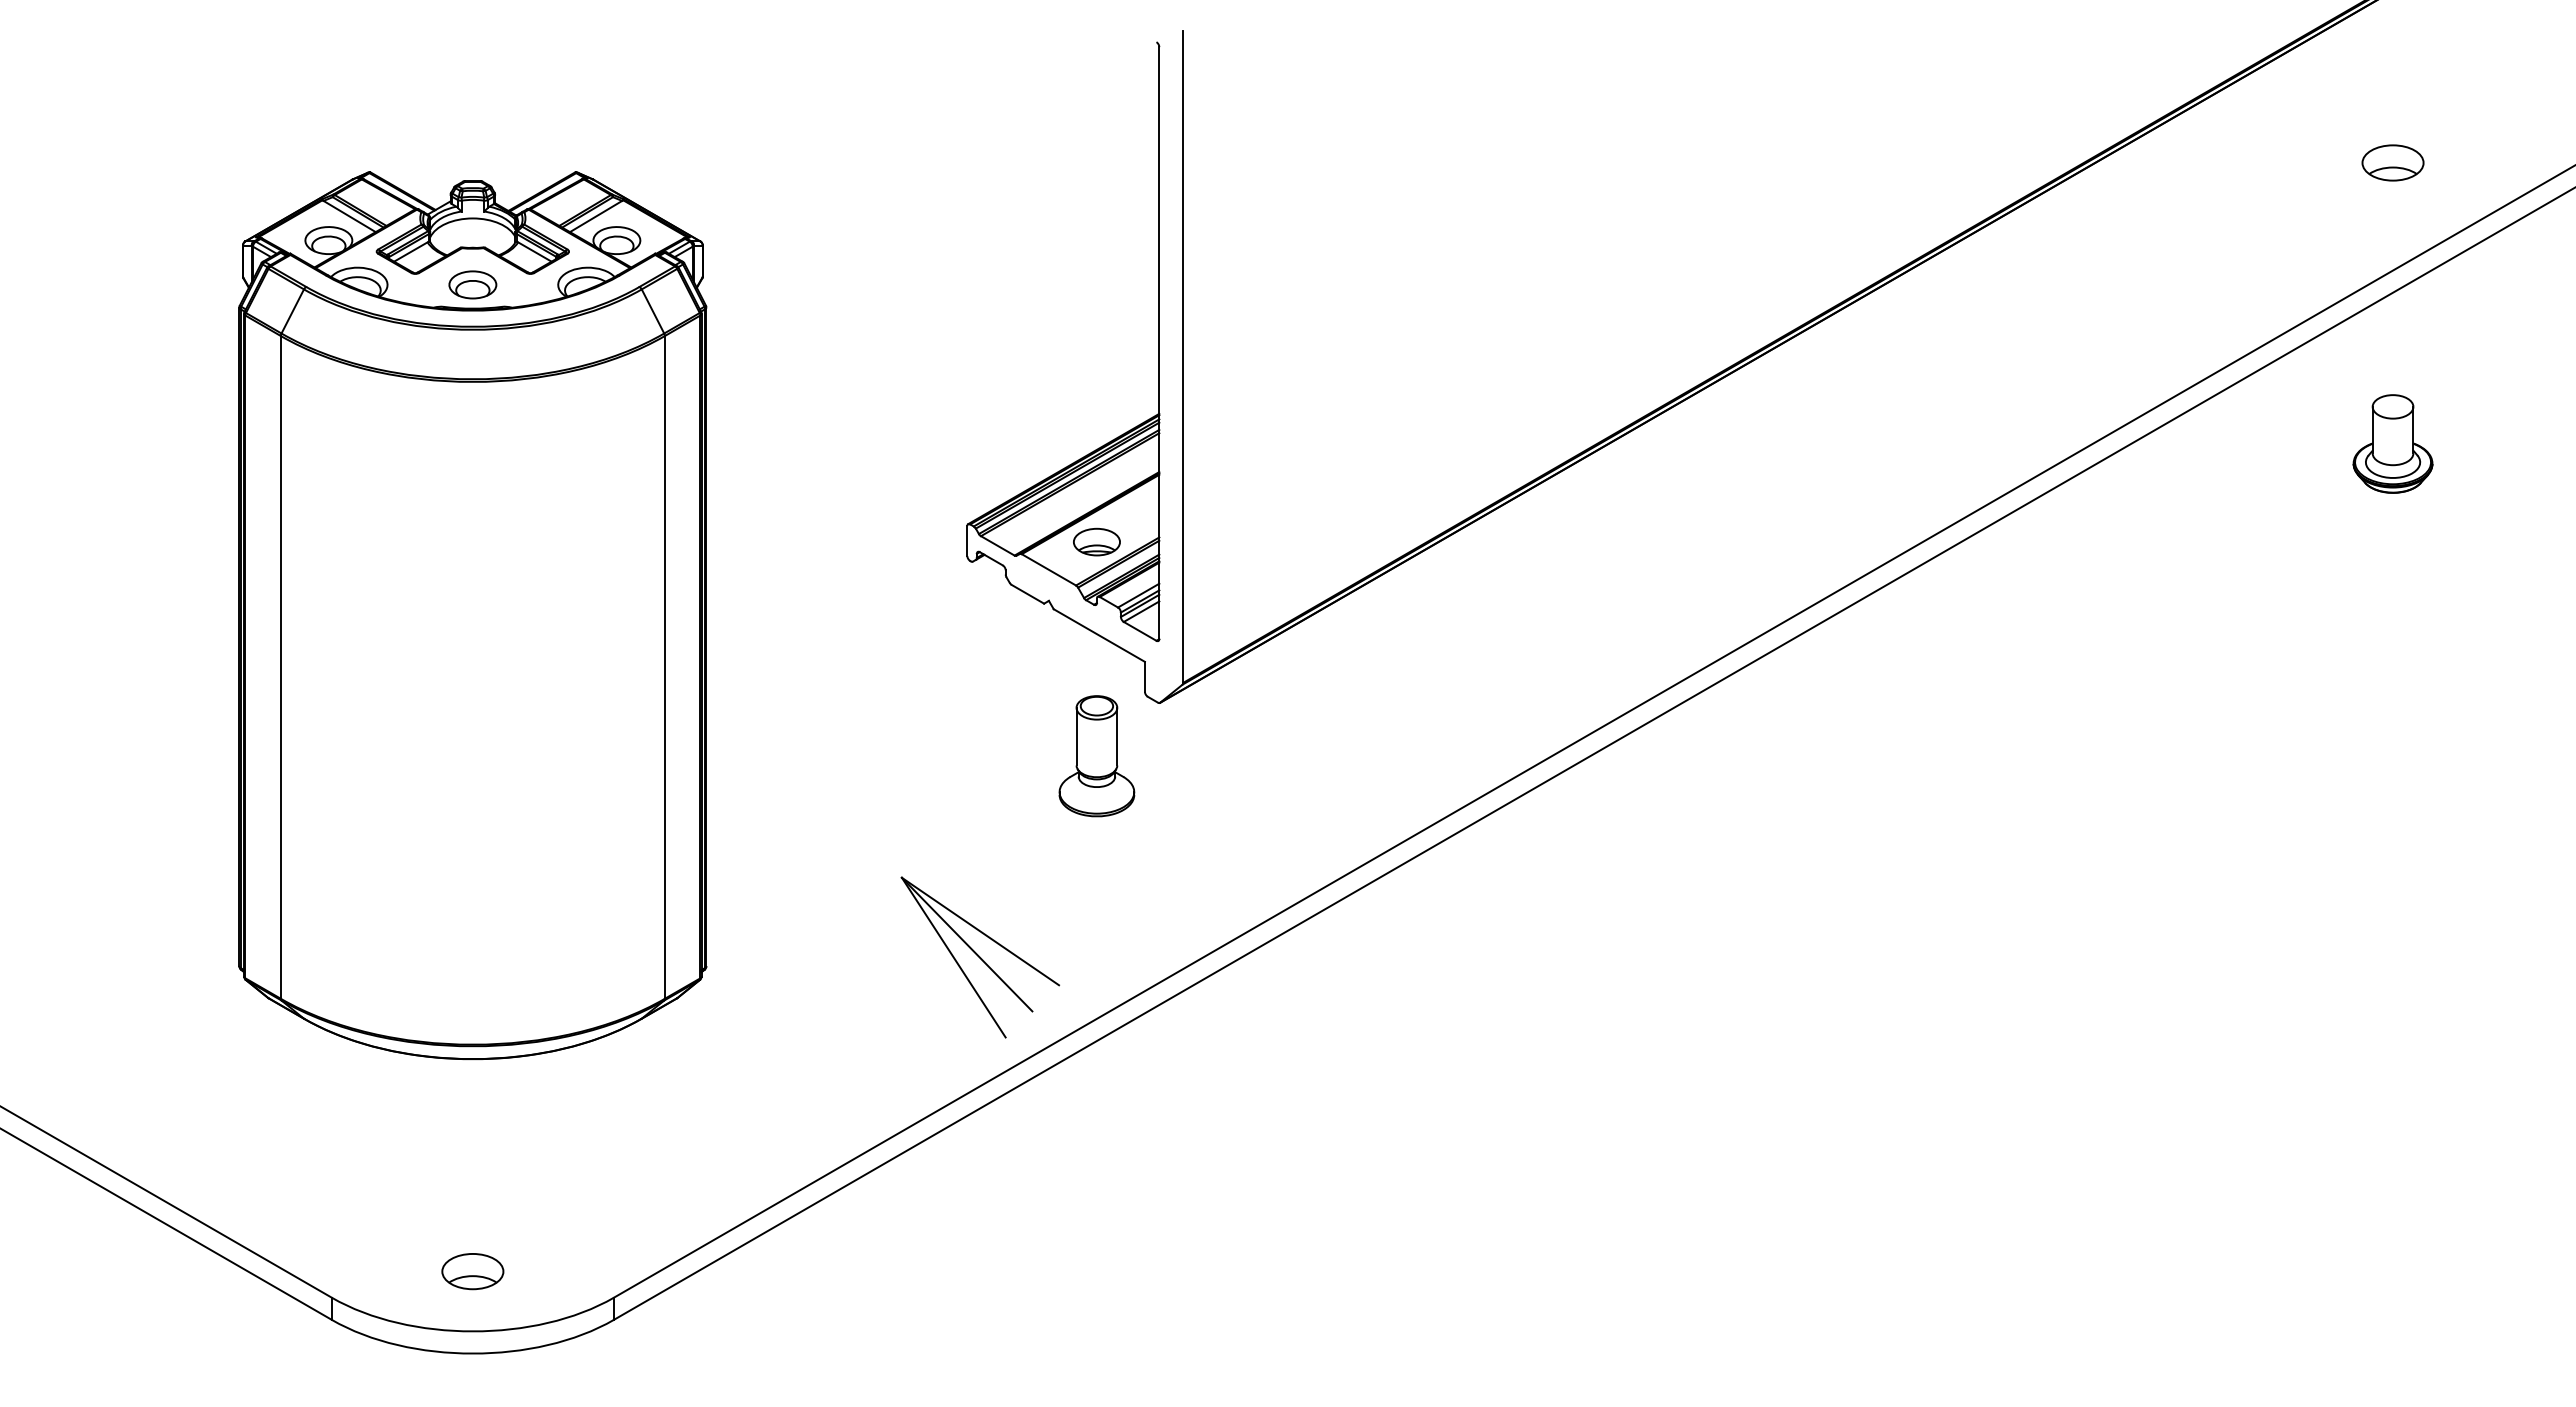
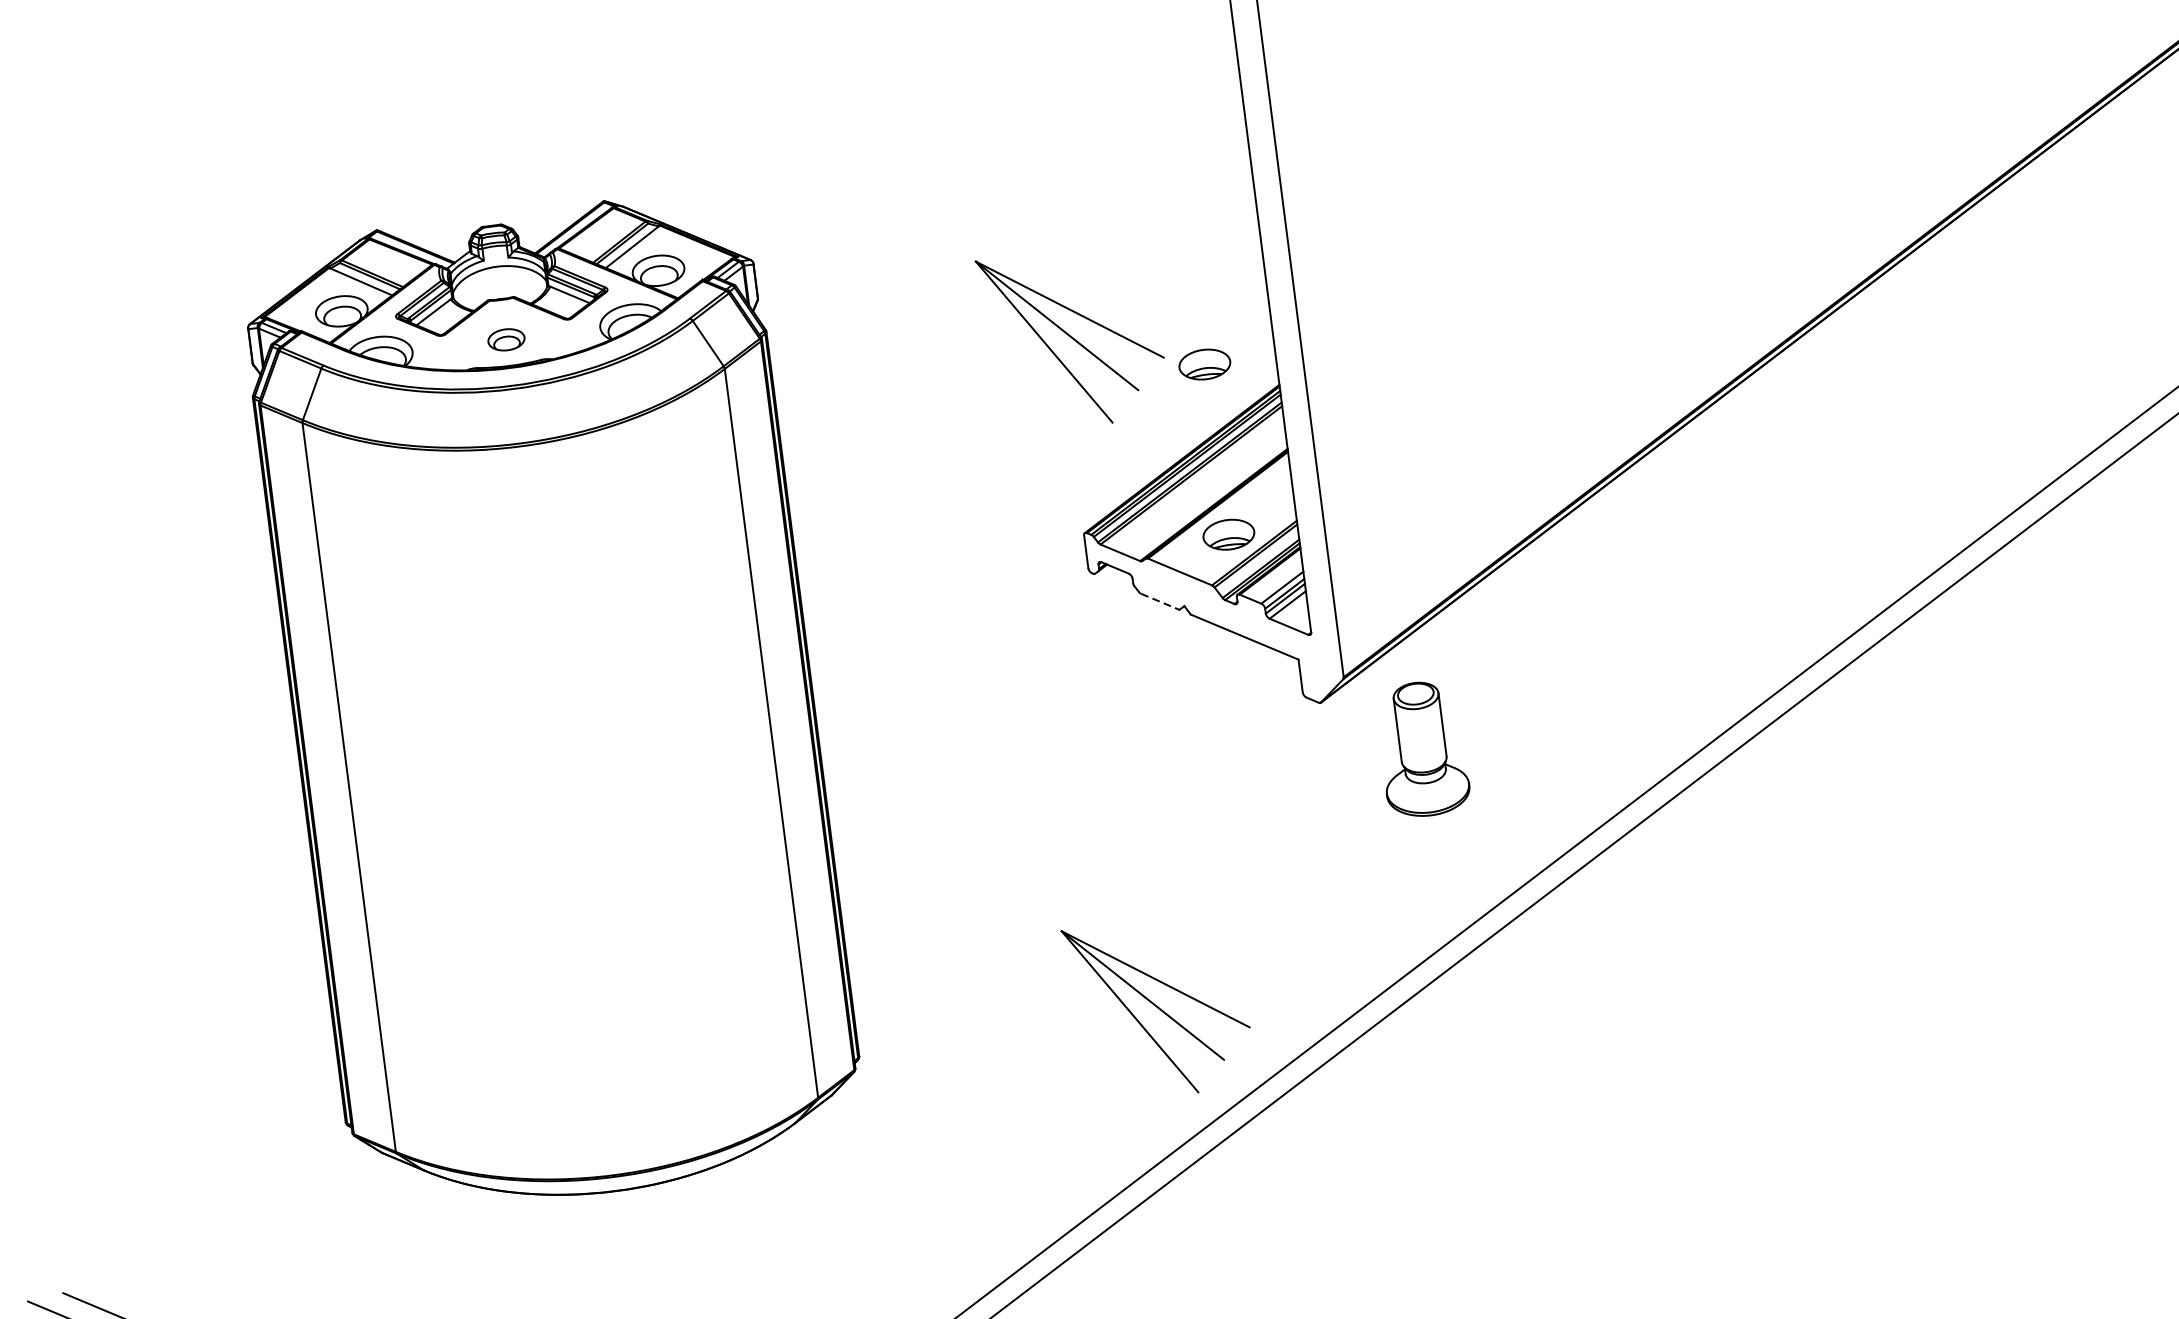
part: (472, 284) -> (505, 339), size x0.7
part: (979, 348) -> (1072, 338), added
part: (1094, 386) -> (1204, 363), added
line: (1027, 594) -> (1159, 602), solid -> dashed
part: (1096, 756) -> (1422, 749), moved

